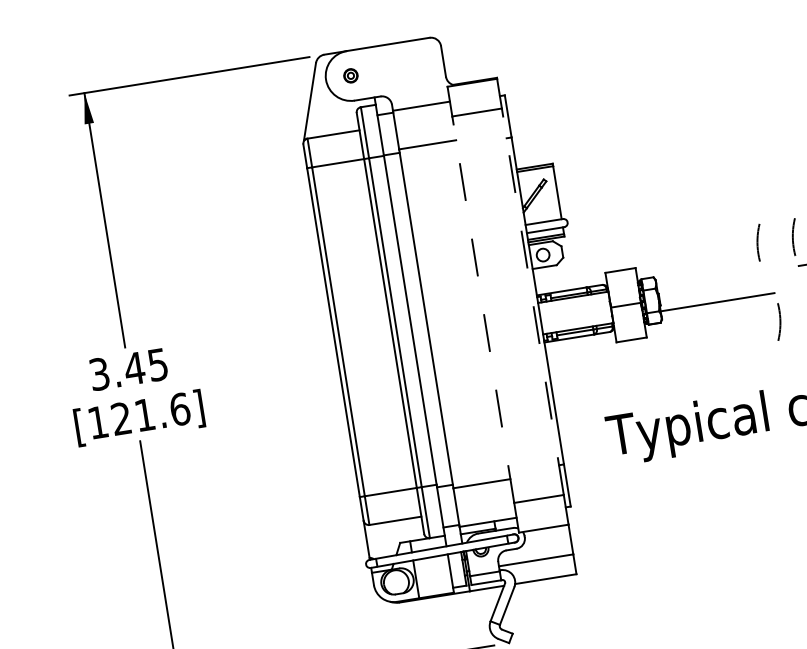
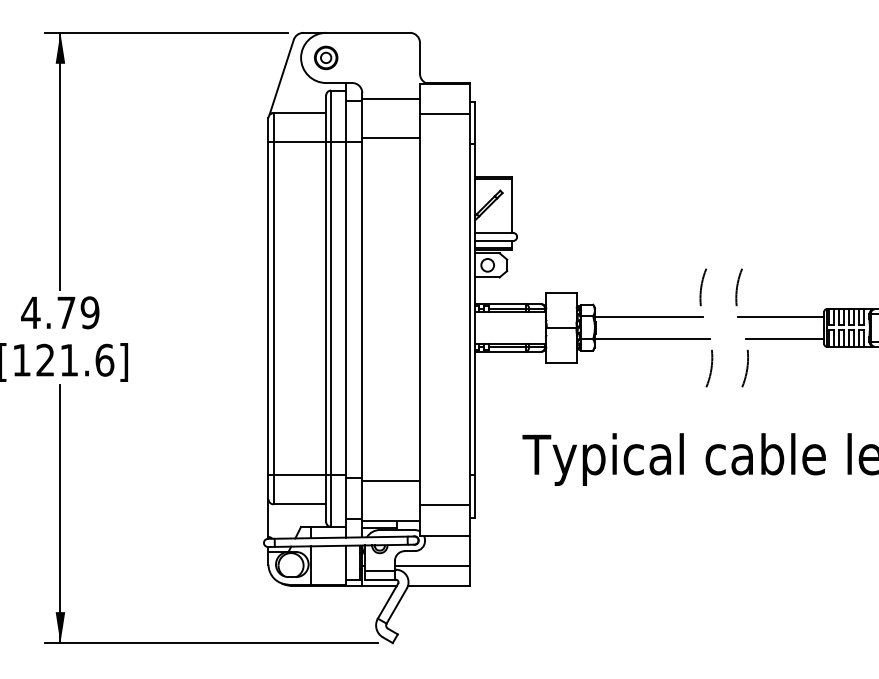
part: (351, 75) -> (326, 57), size x1.67
line: (709, 280) -> (648, 316), added
line: (533, 301) -> (470, 309), dashed -> solid
line: (482, 309) -> (419, 309), dashed -> solid
text: (128, 369) -> (60, 312), 3.45 -> 4.79

